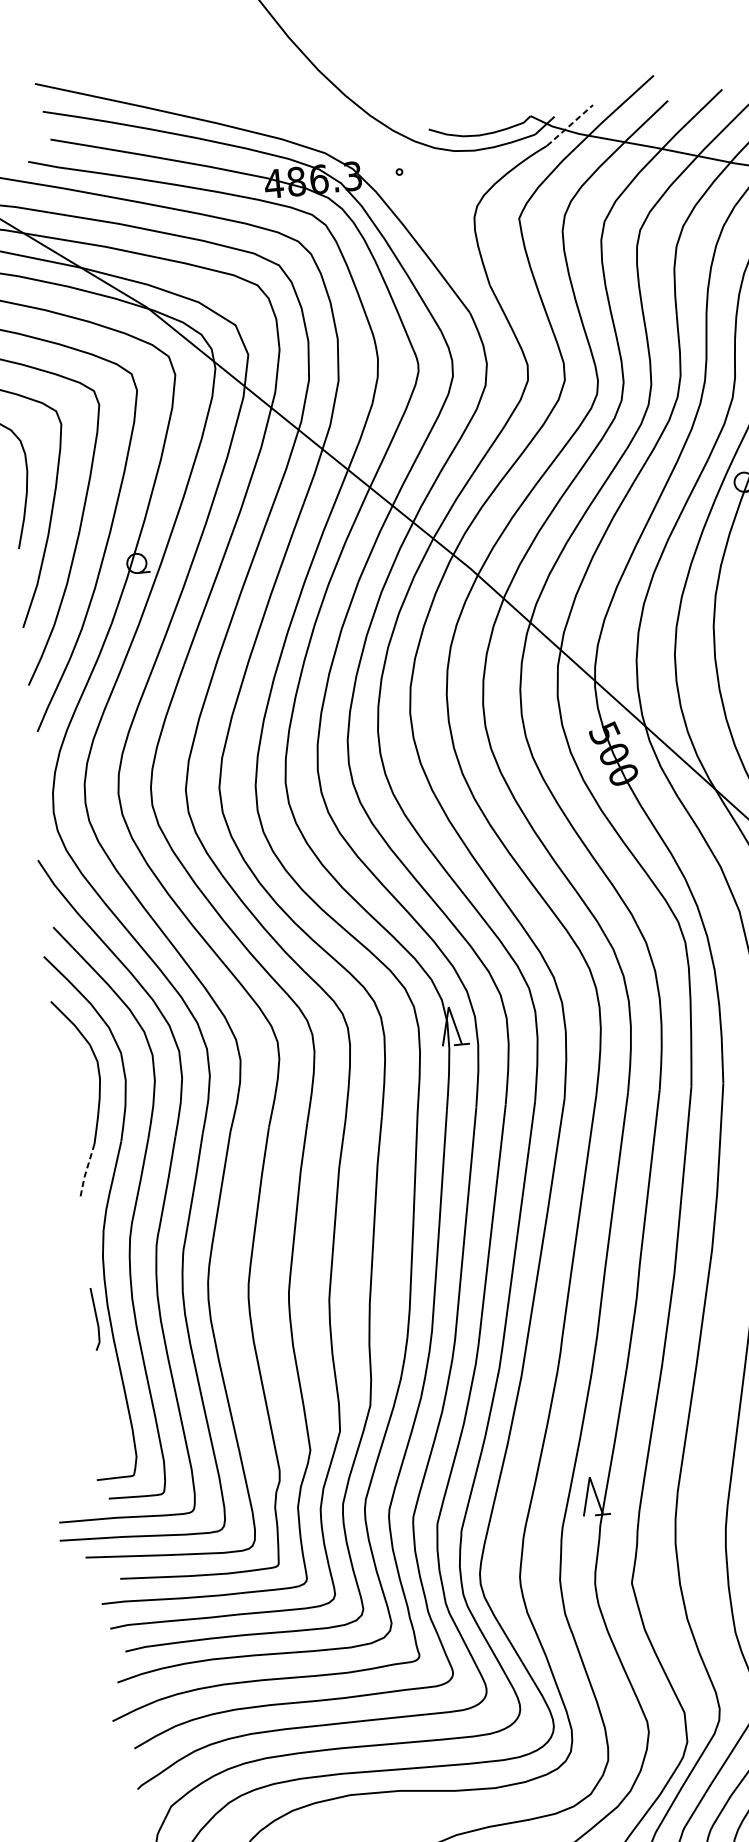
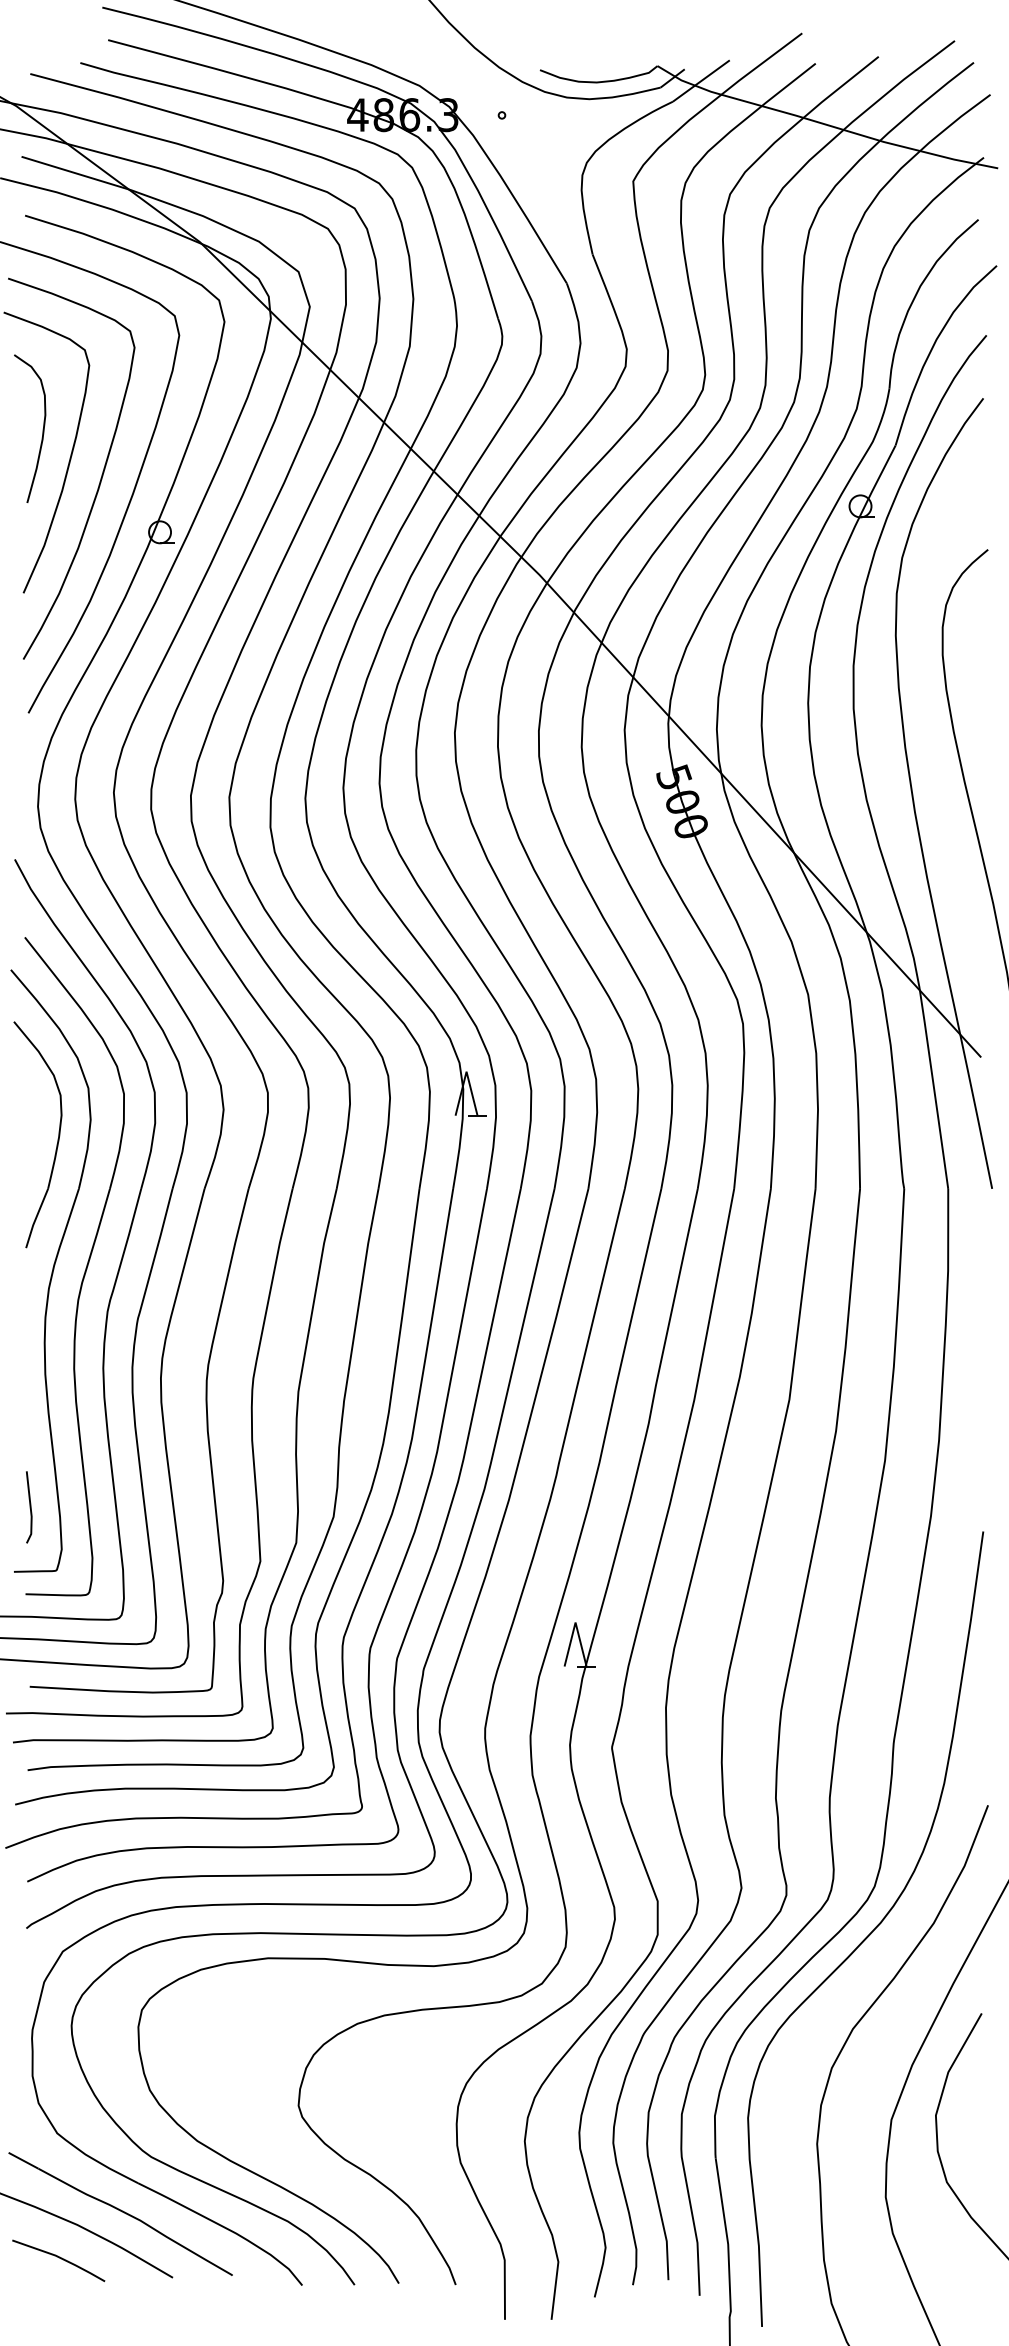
line: (569, 125) -> (700, 81), dashed -> solid
line: (85, 1170) -> (35, 1218), dashed -> solid
line: (95, 1319) -> (29, 1507), moved

